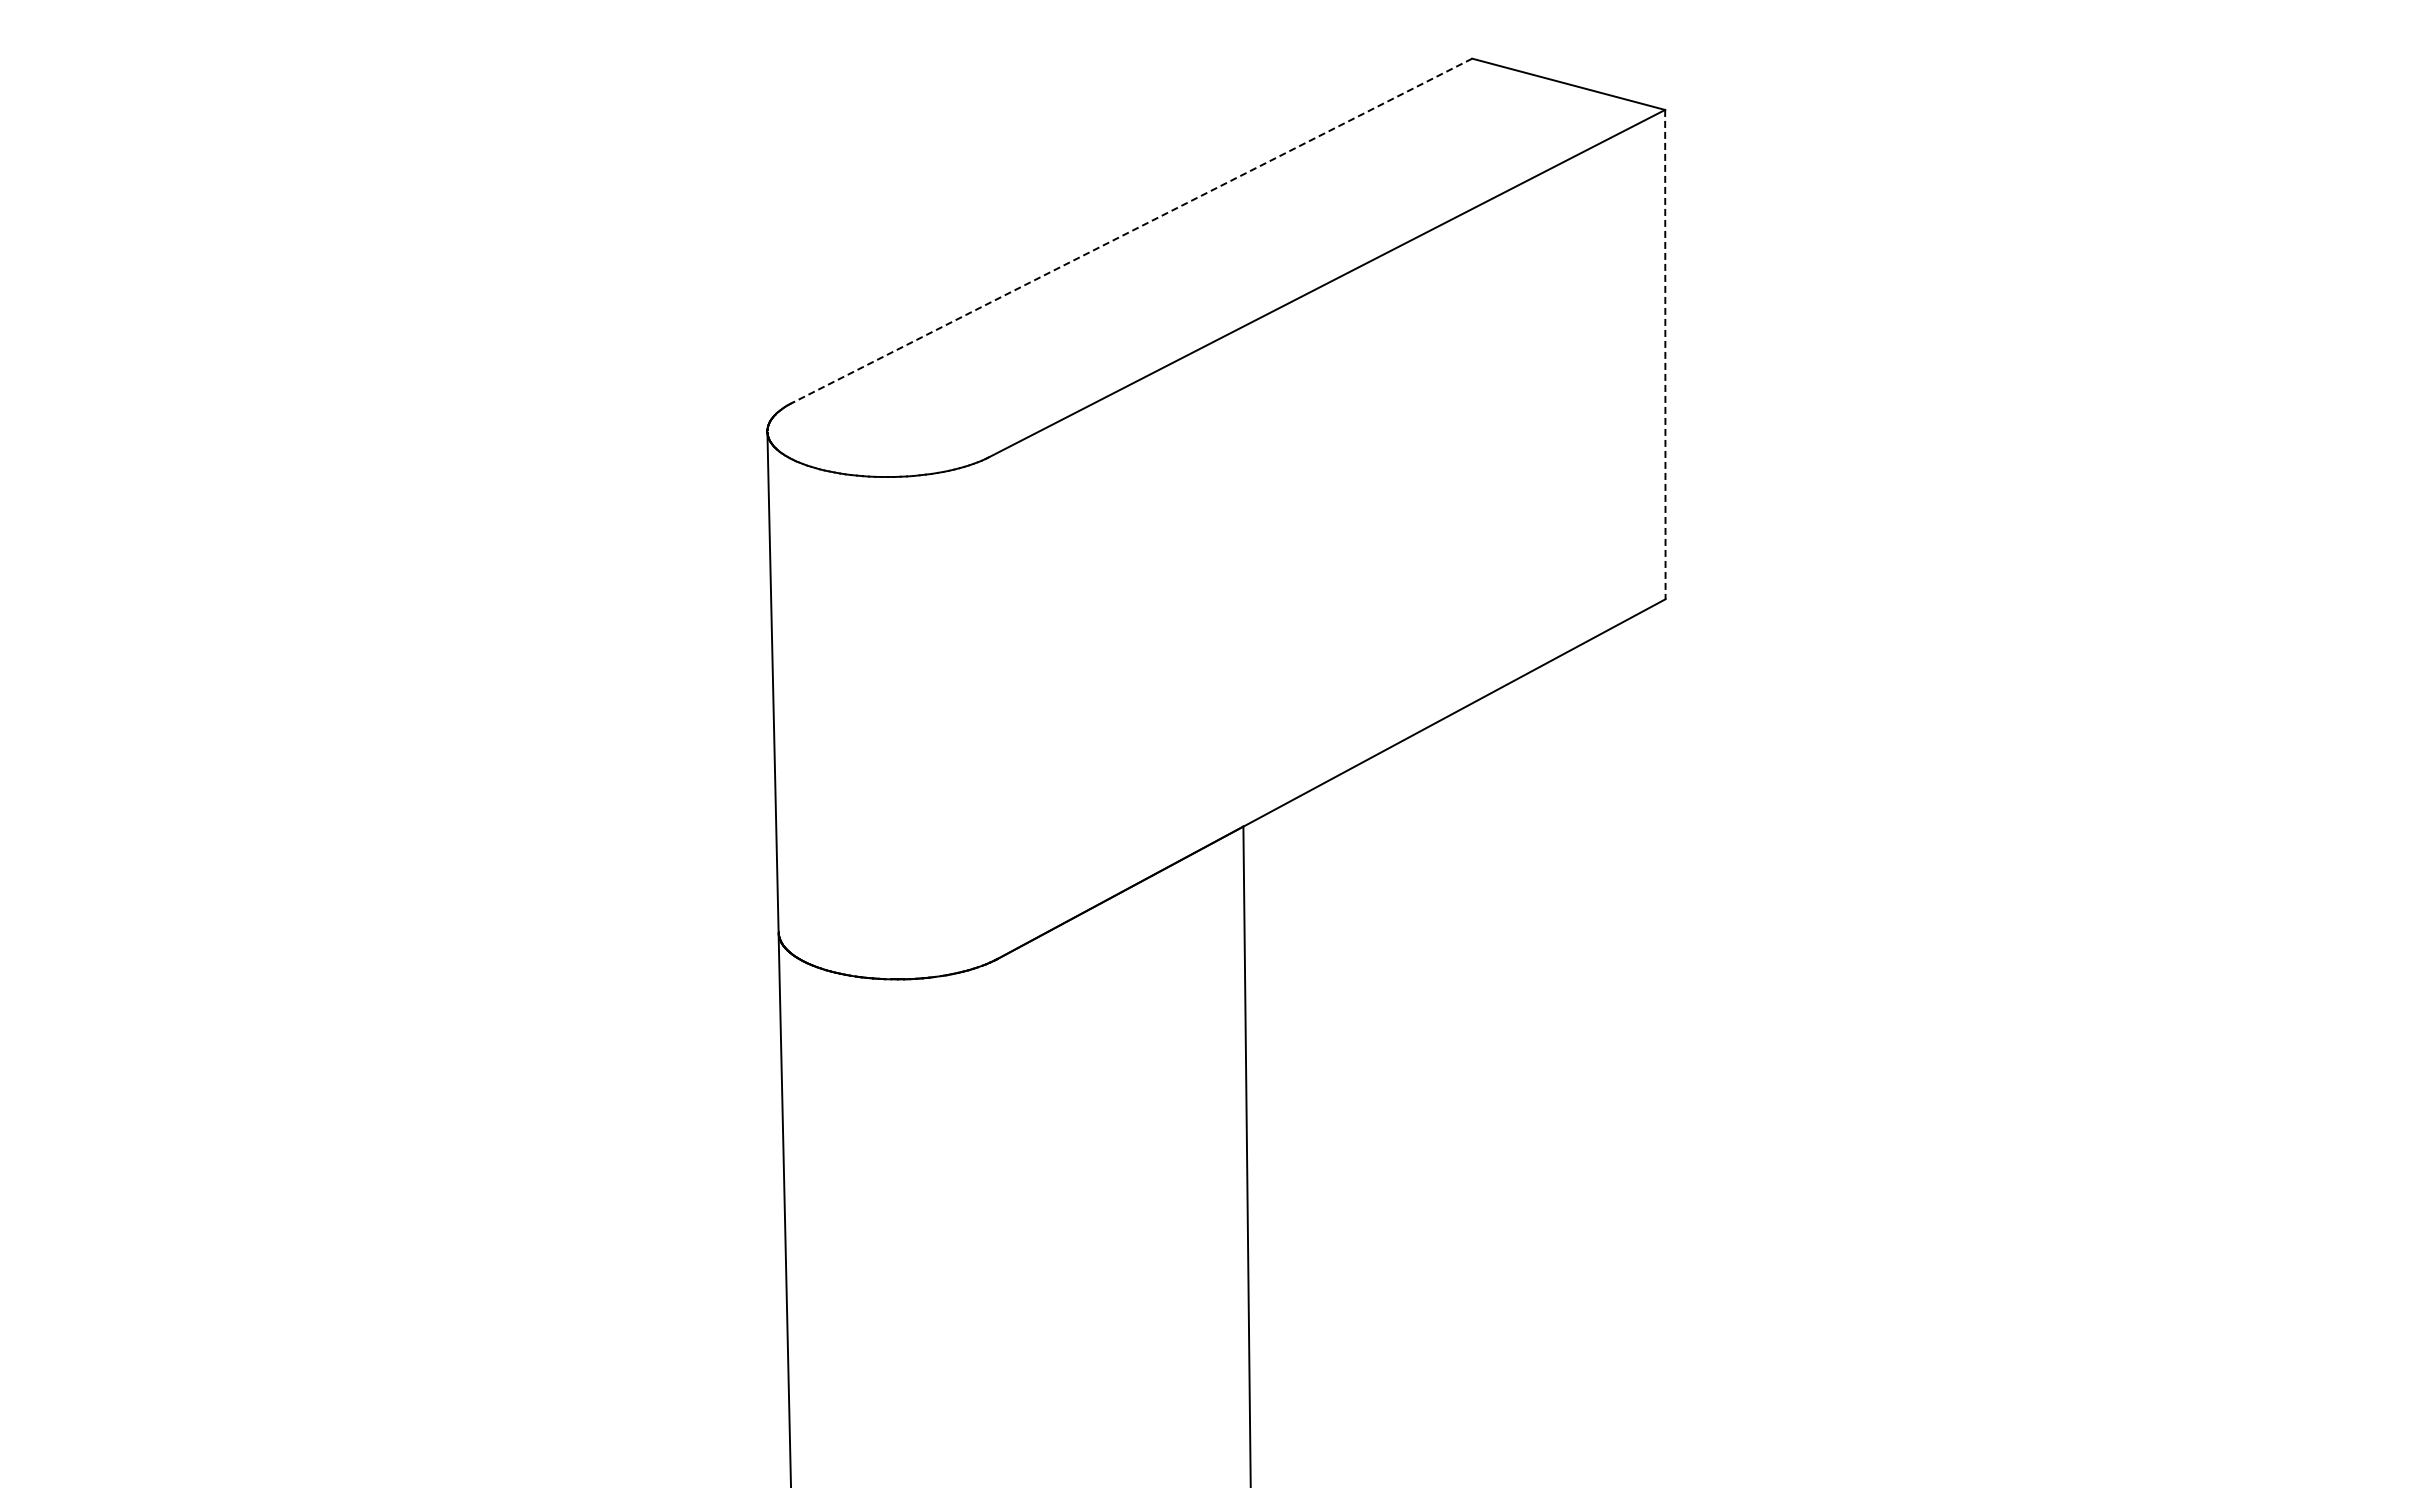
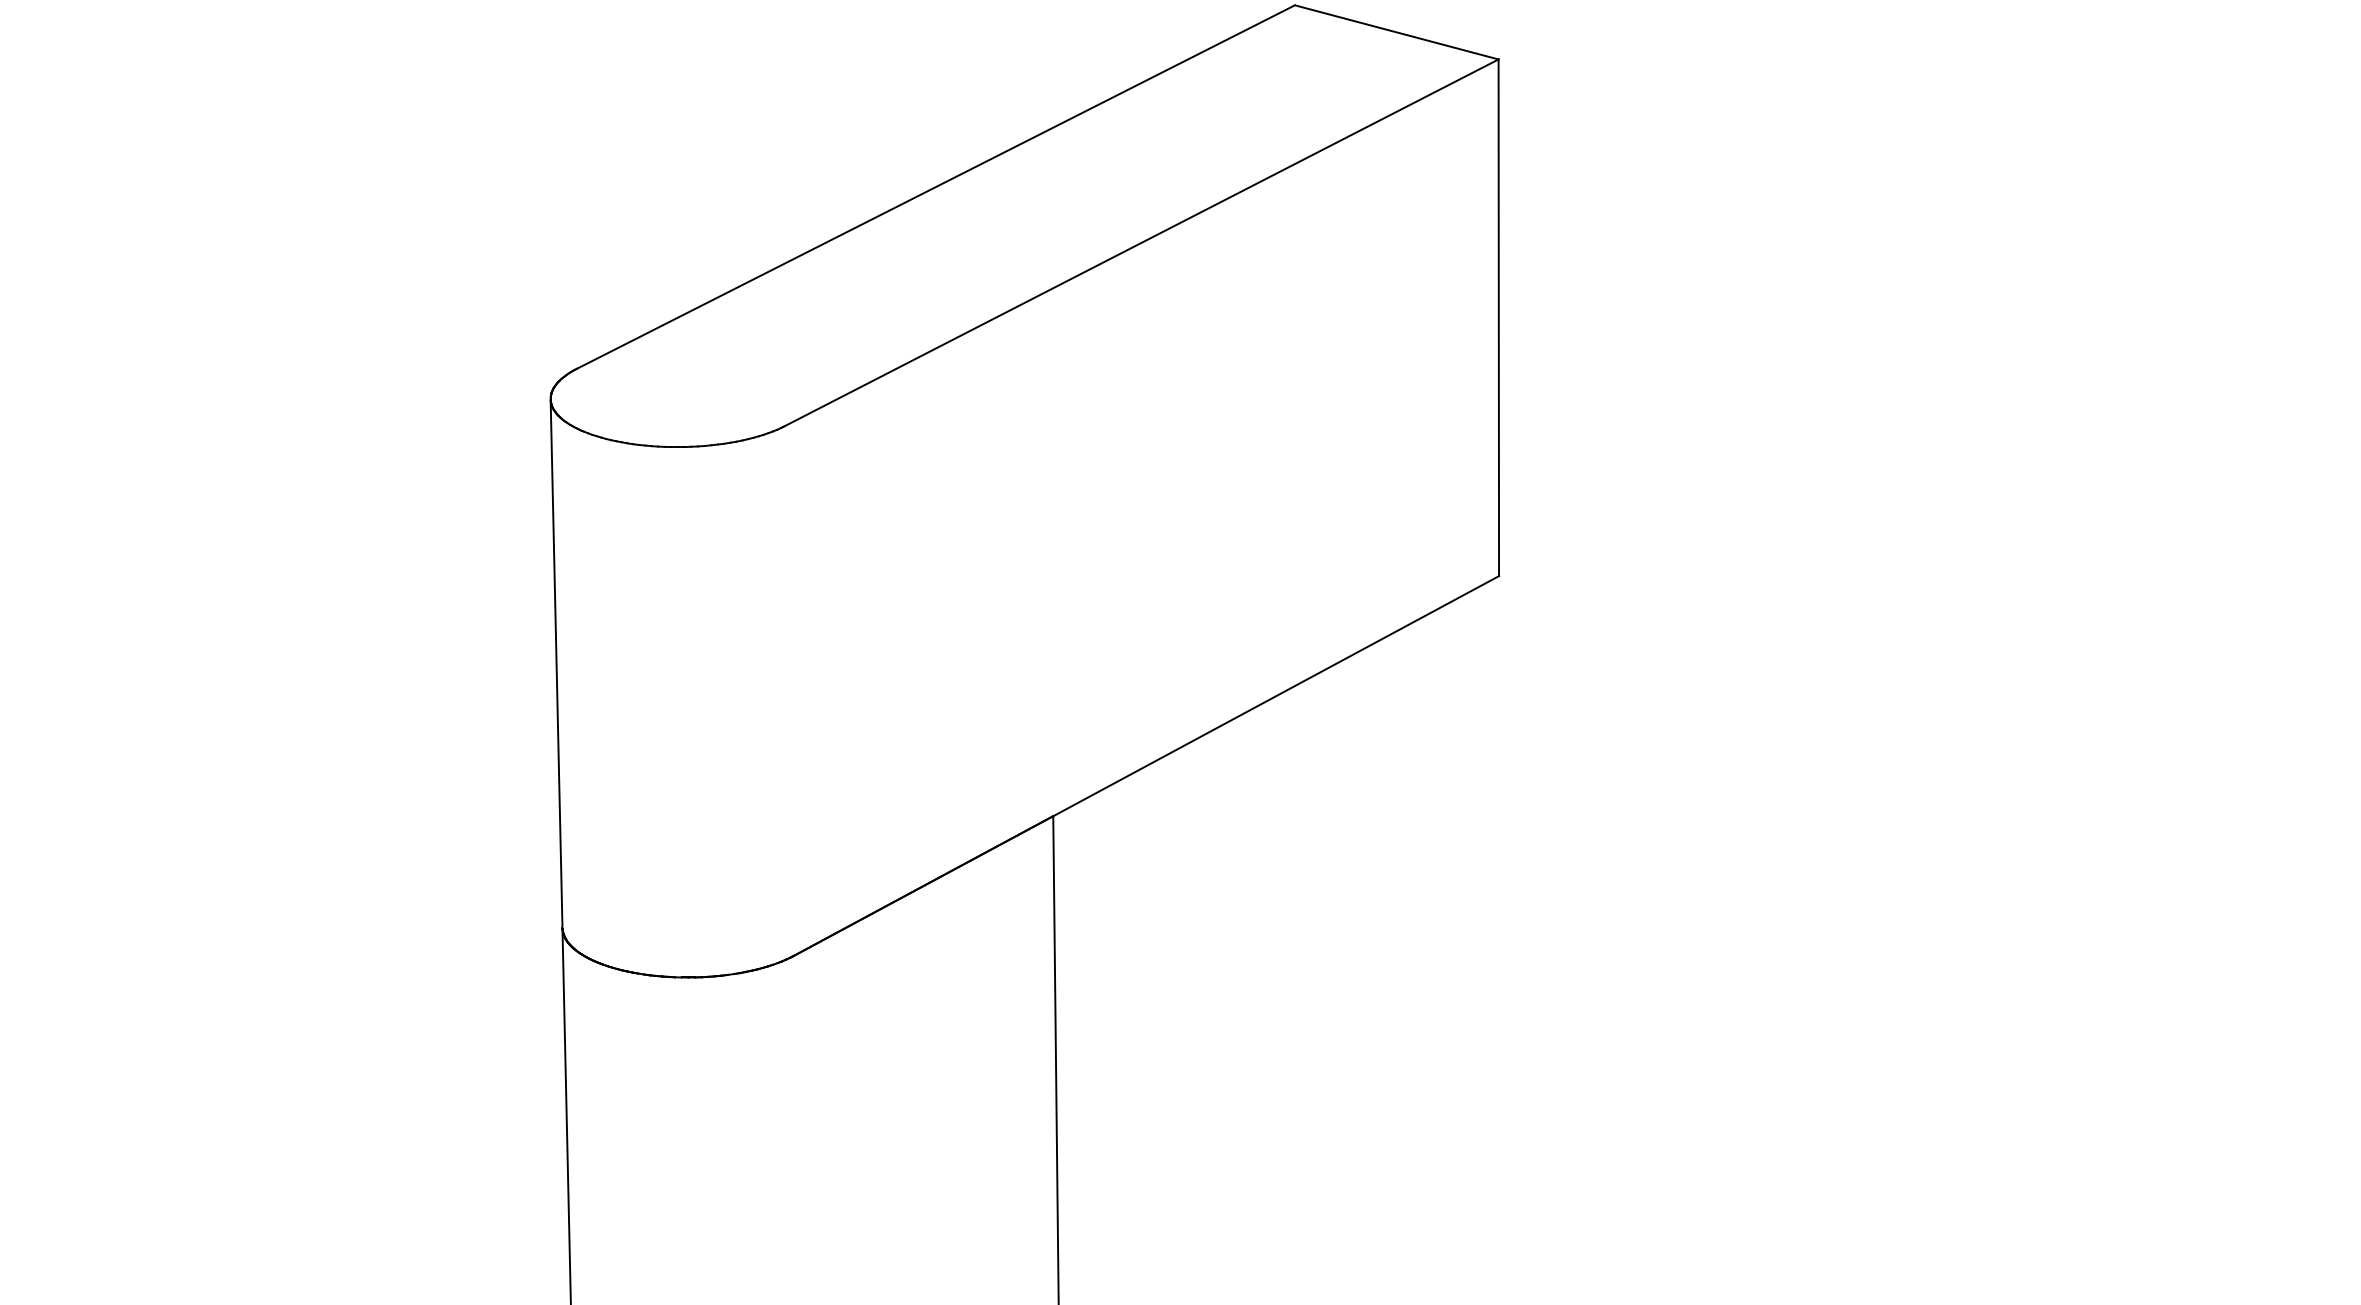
line: (1132, 230) -> (936, 186), dashed -> solid
line: (1665, 354) -> (1498, 317), dashed -> solid

